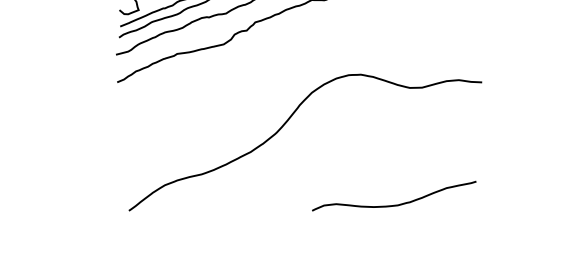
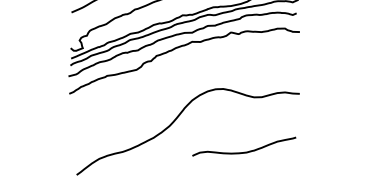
curve: (394, 203) -> (244, 151), moved

